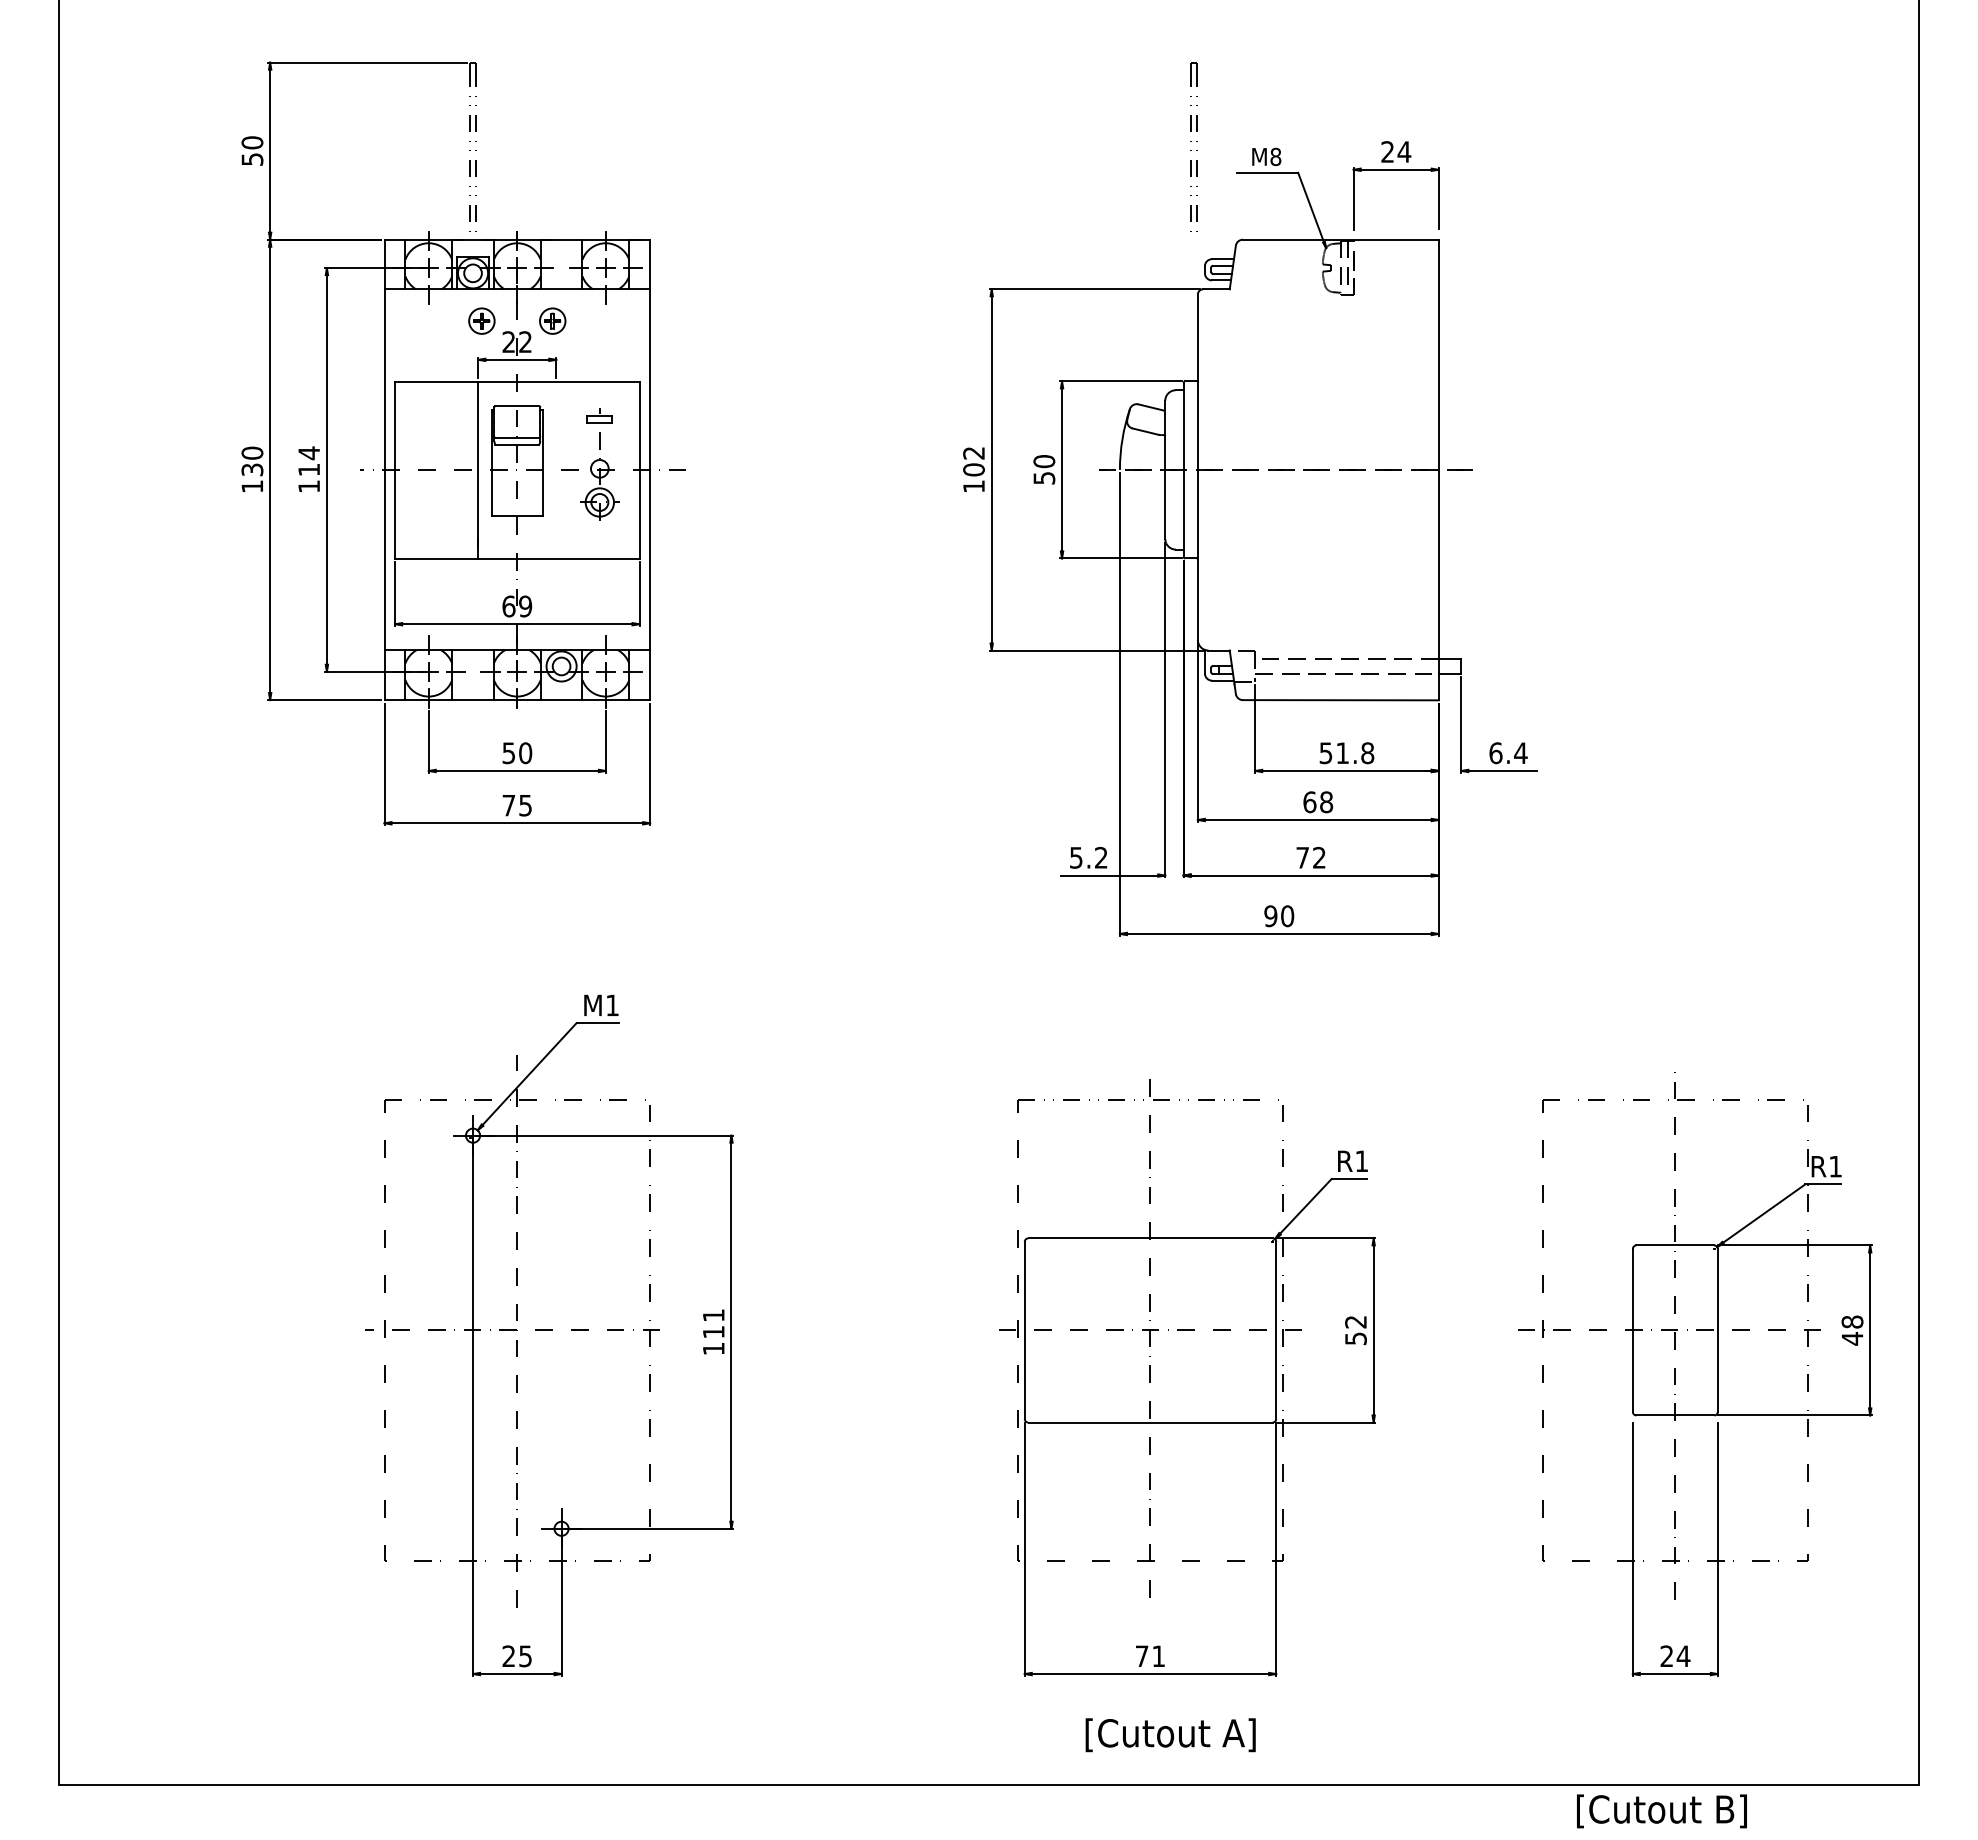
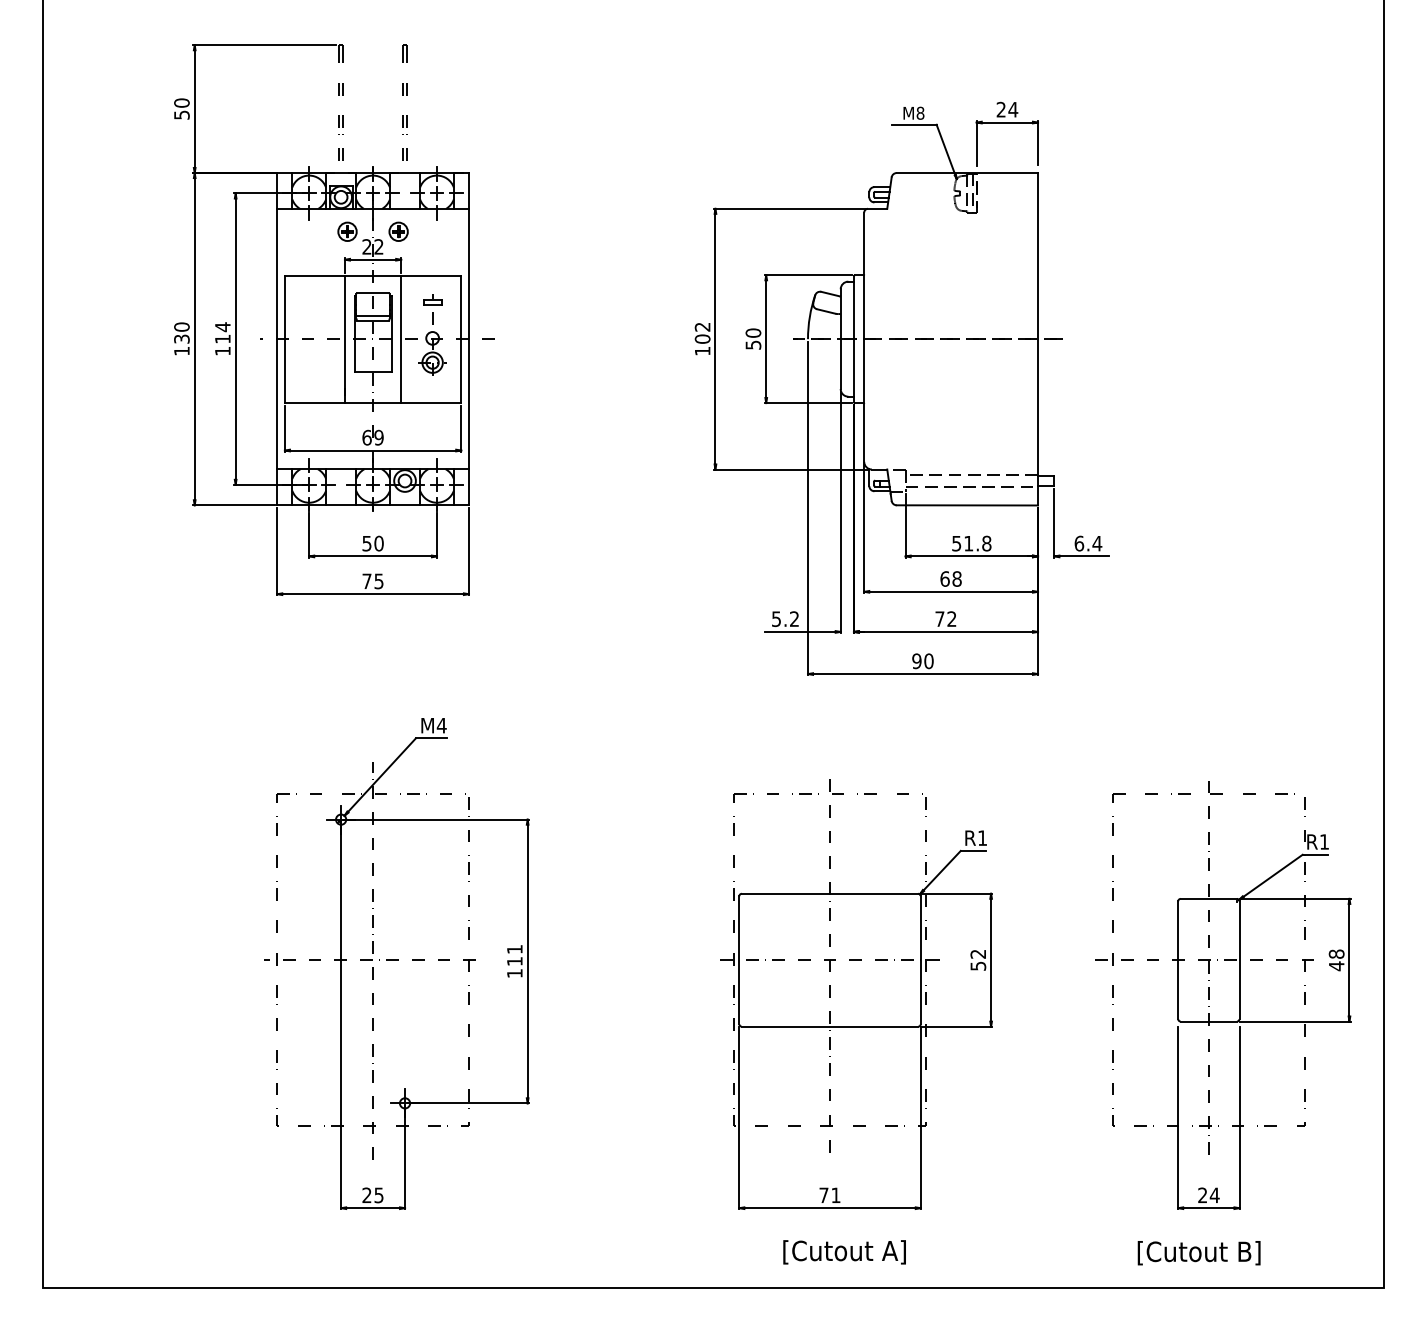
part: (1193, 146) -> (404, 105), moved
line: (556, 469) -> (401, 338), added
text: (612, 1005) -> (441, 725), M1 -> M4
text: (1661, 1811) -> (1198, 1253), moved

